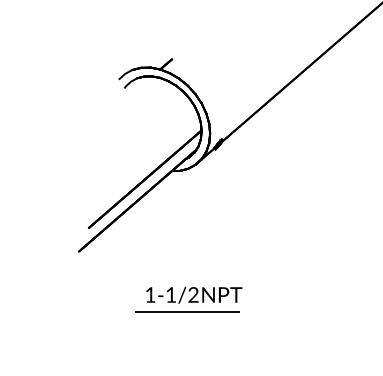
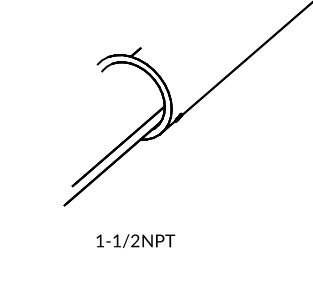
text: (194, 294) -> (136, 240), moved
line: (187, 312) -> (153, 255), removed

